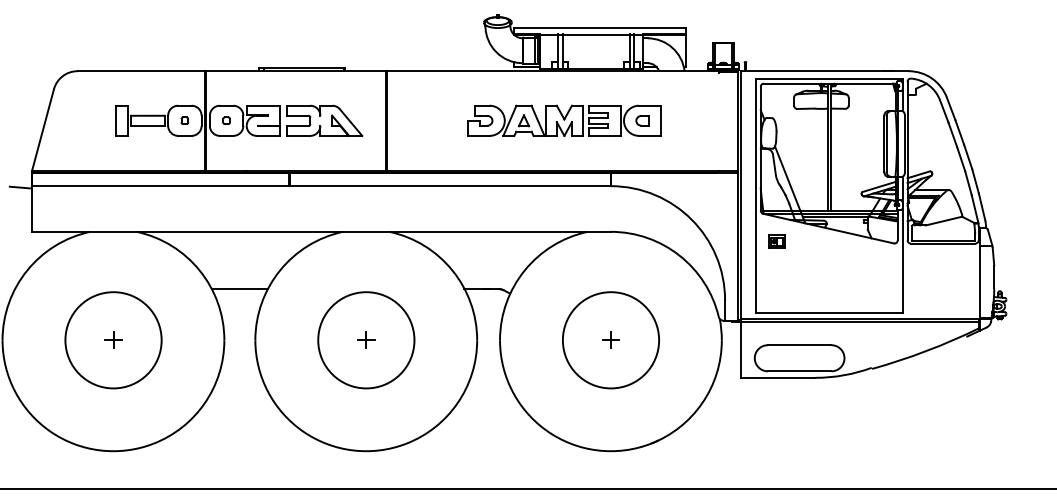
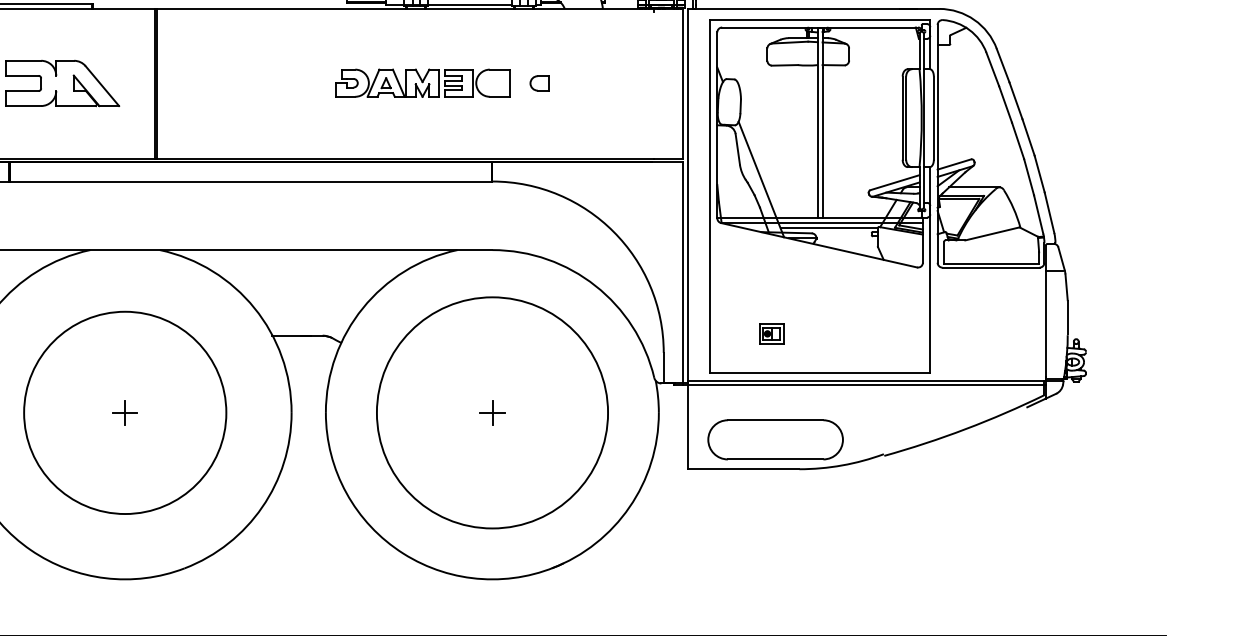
part: (564, 120) -> (422, 82), size x0.6
part: (776, 241) -> (770, 333), moved
circle: (366, 340) -> (125, 413), size x1.4
circle: (610, 340) -> (491, 413), size x1.6

